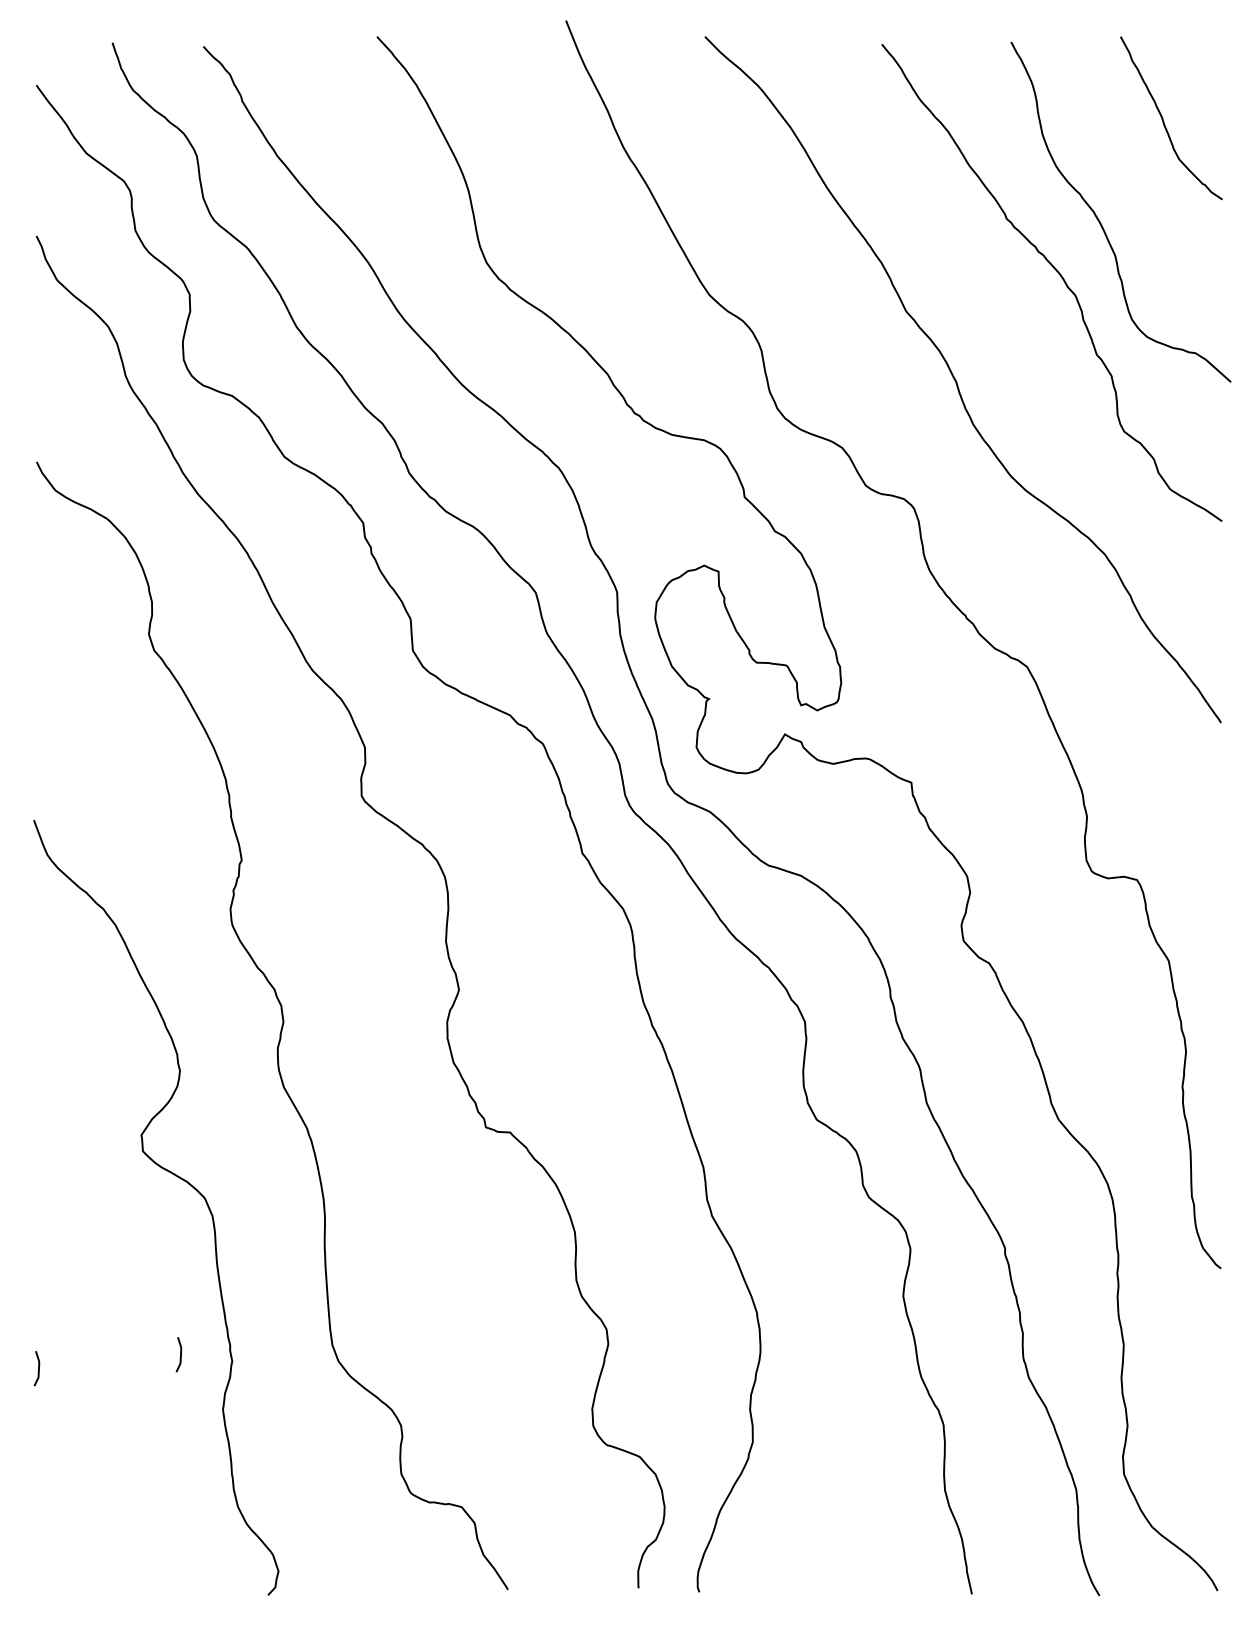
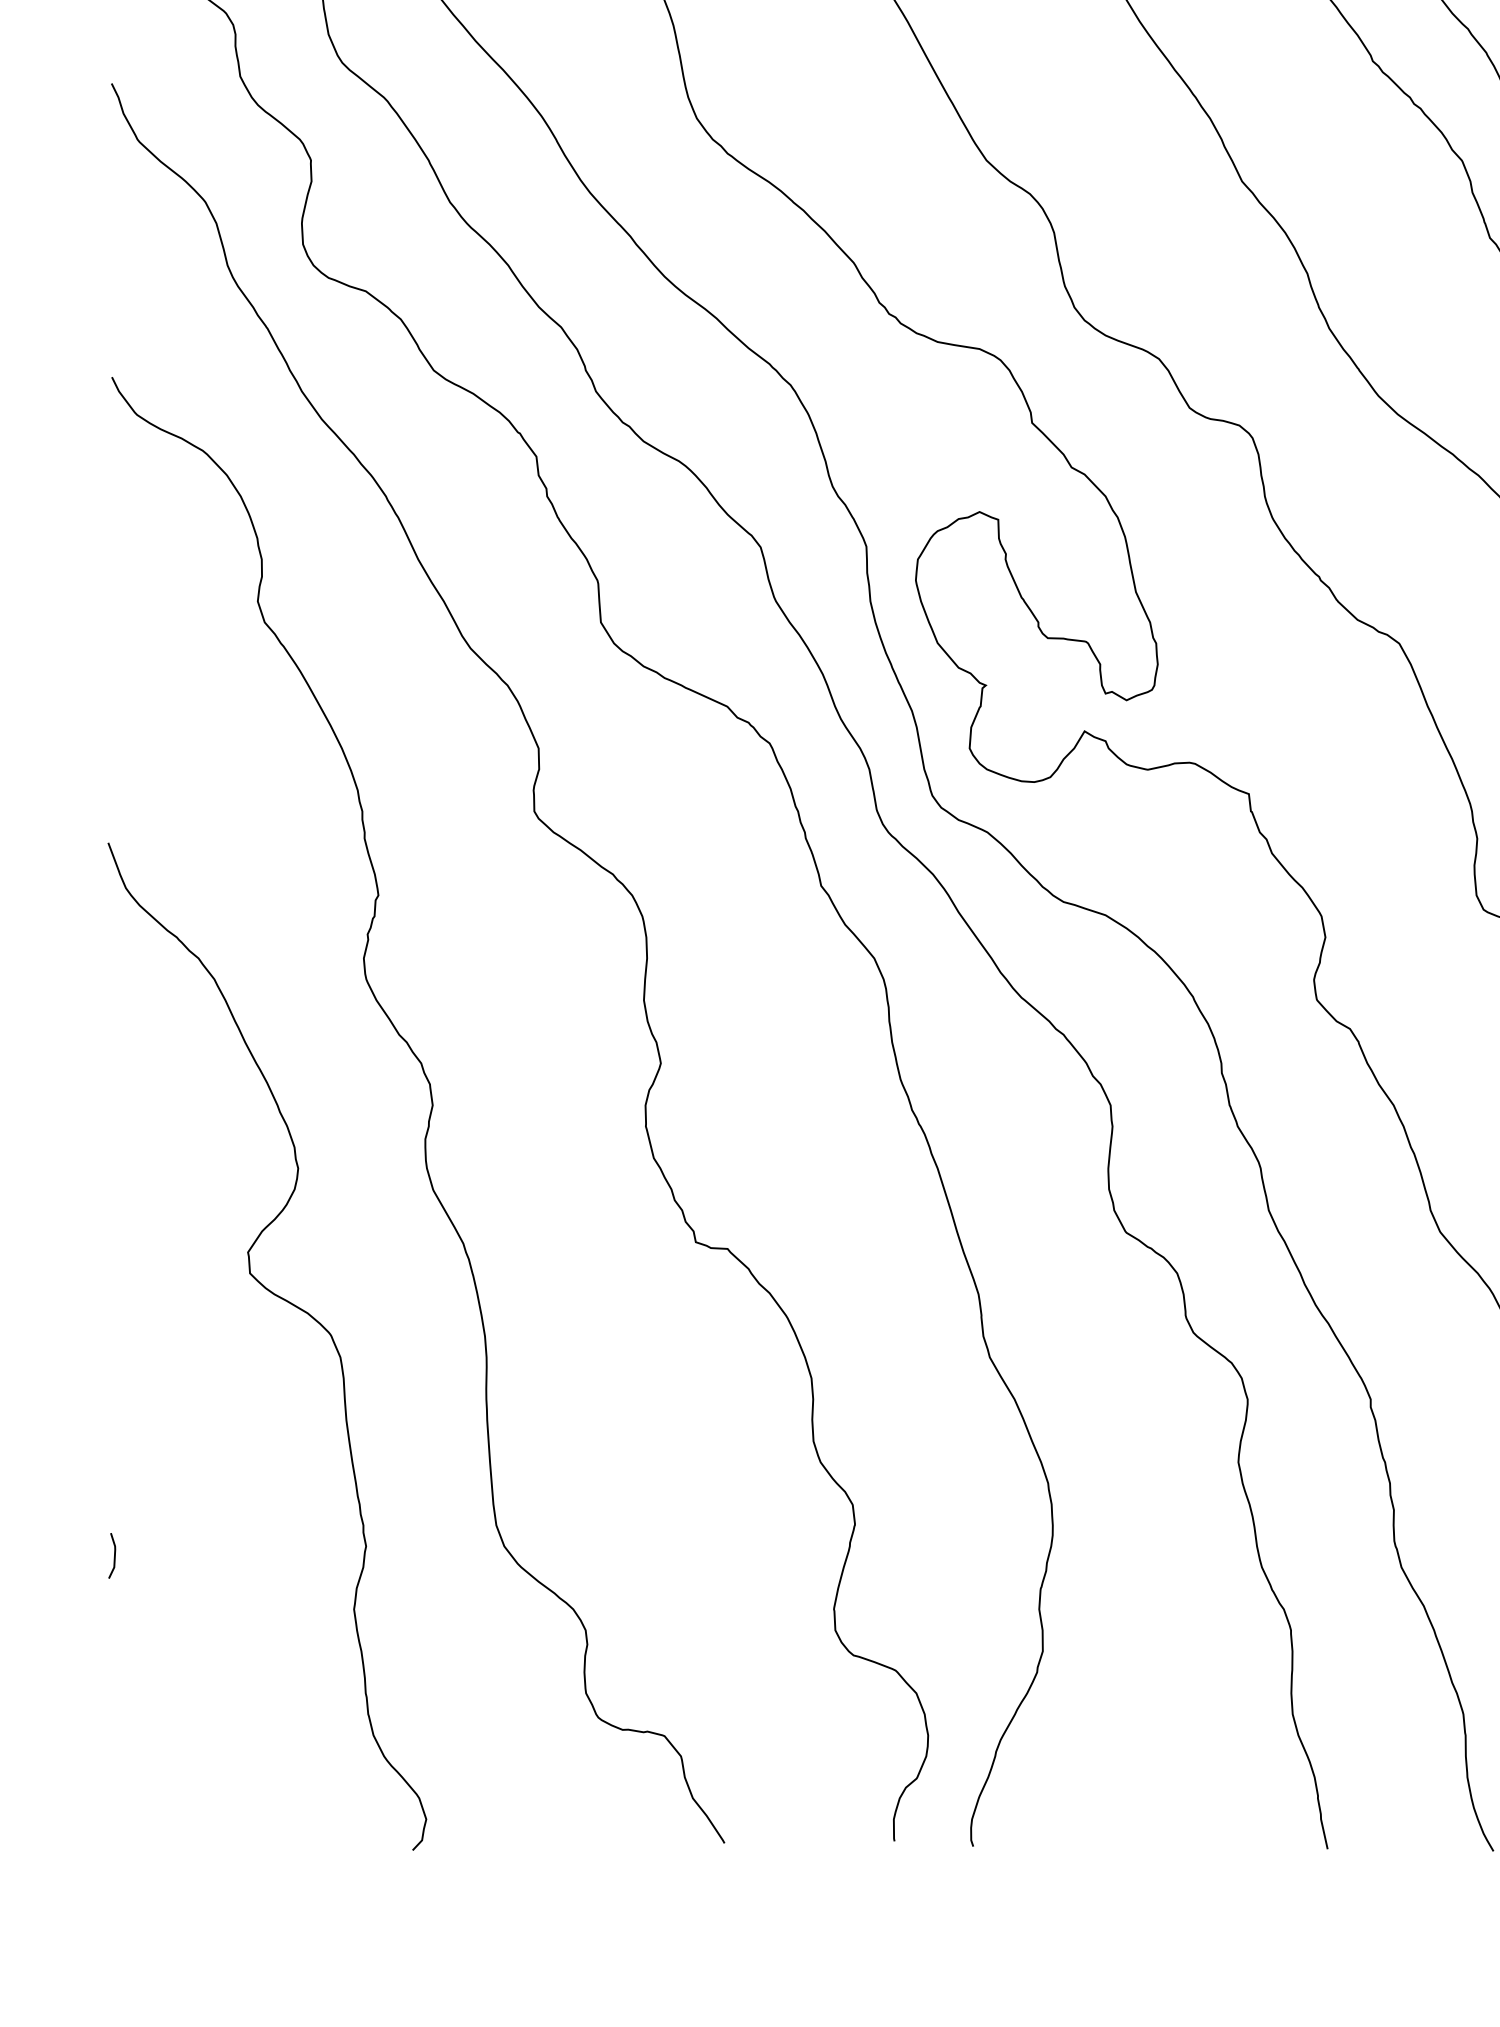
line: (180, 1354) -> (298, 1537), removed

